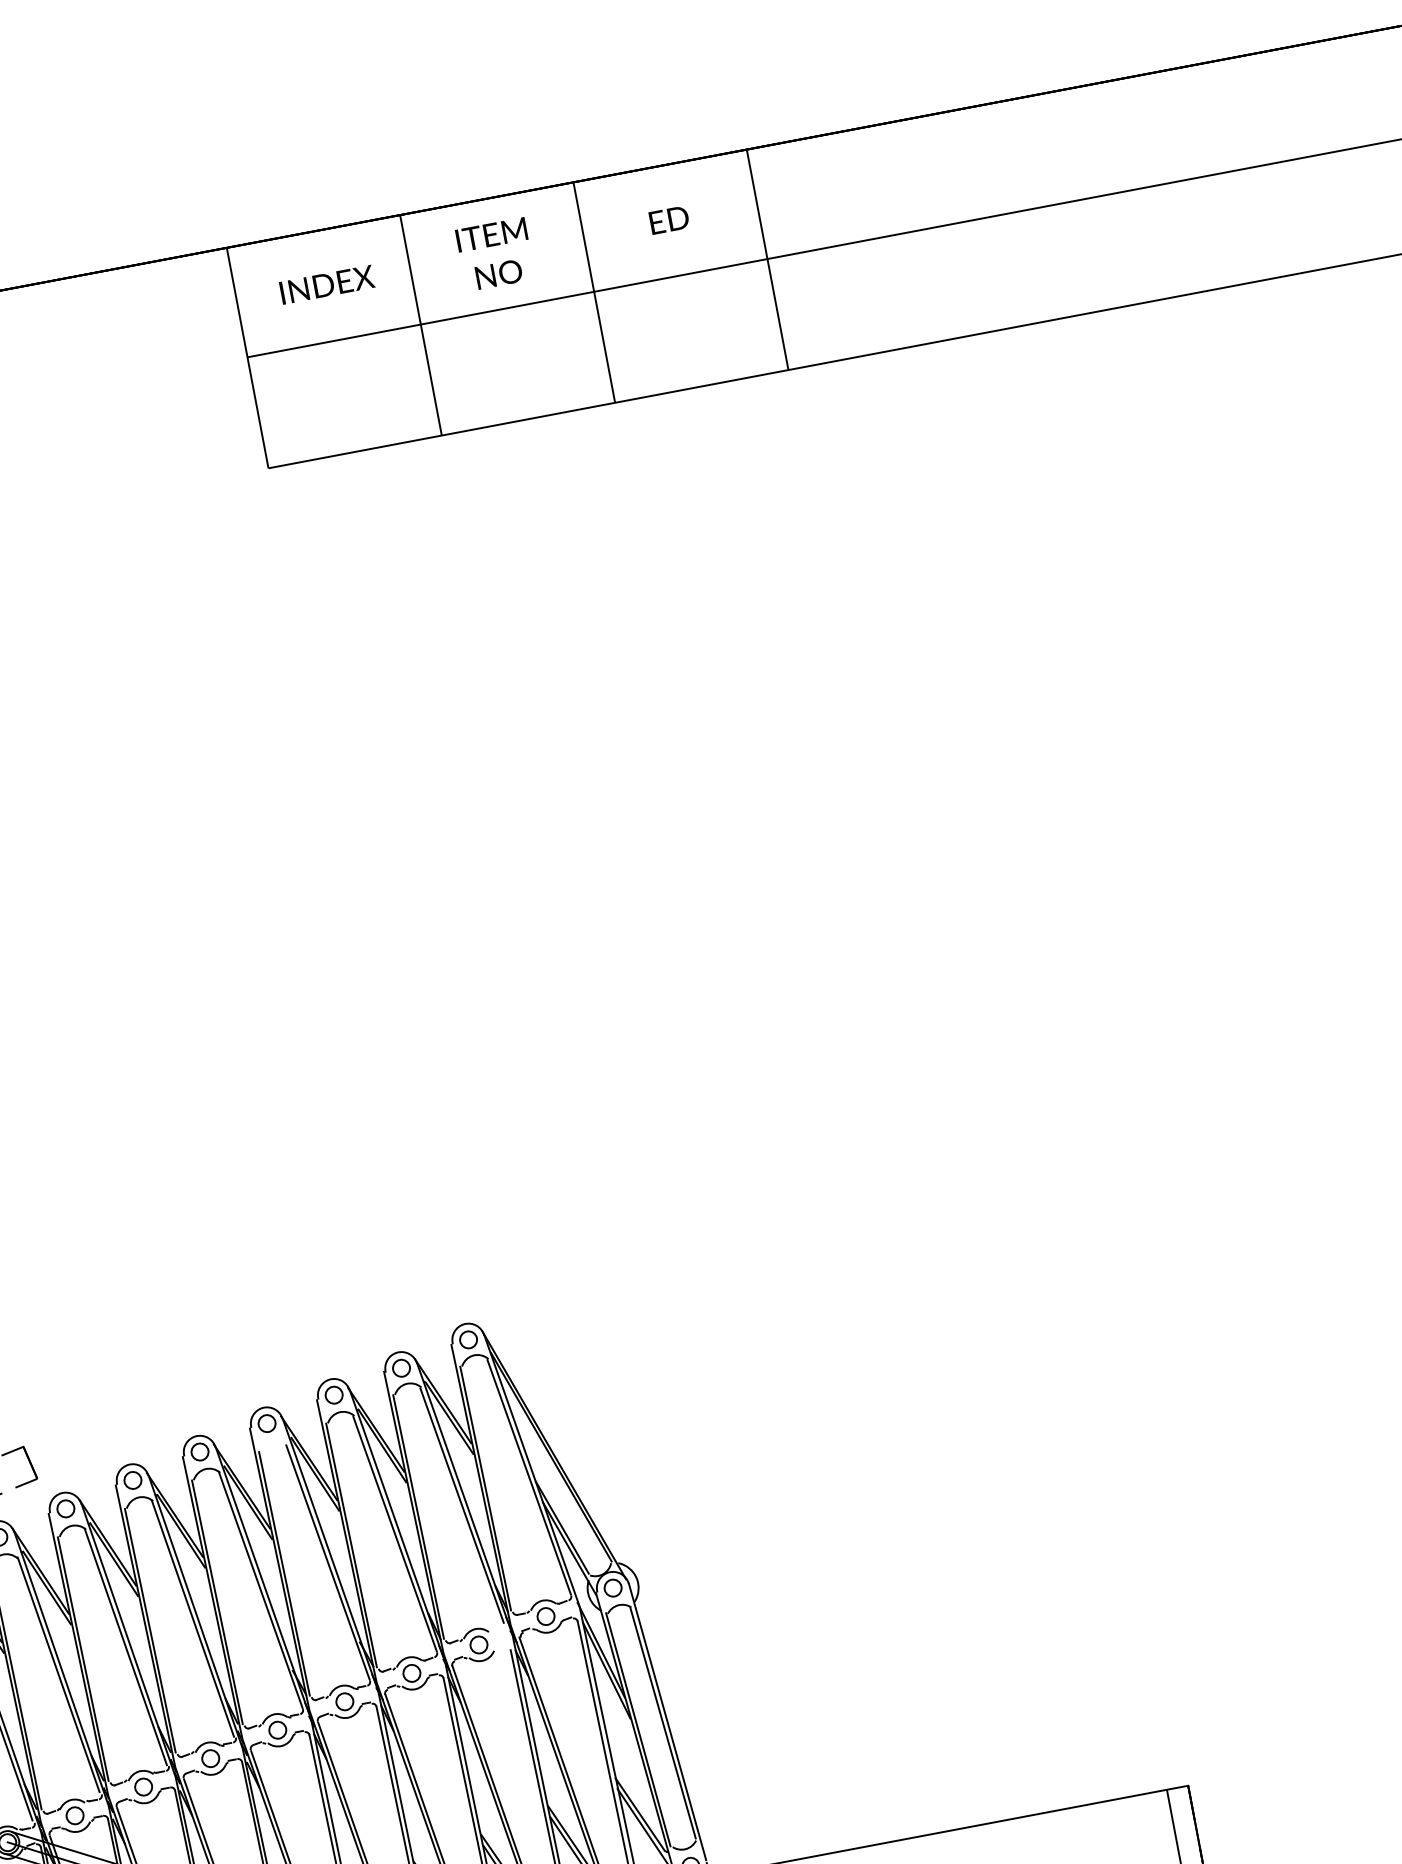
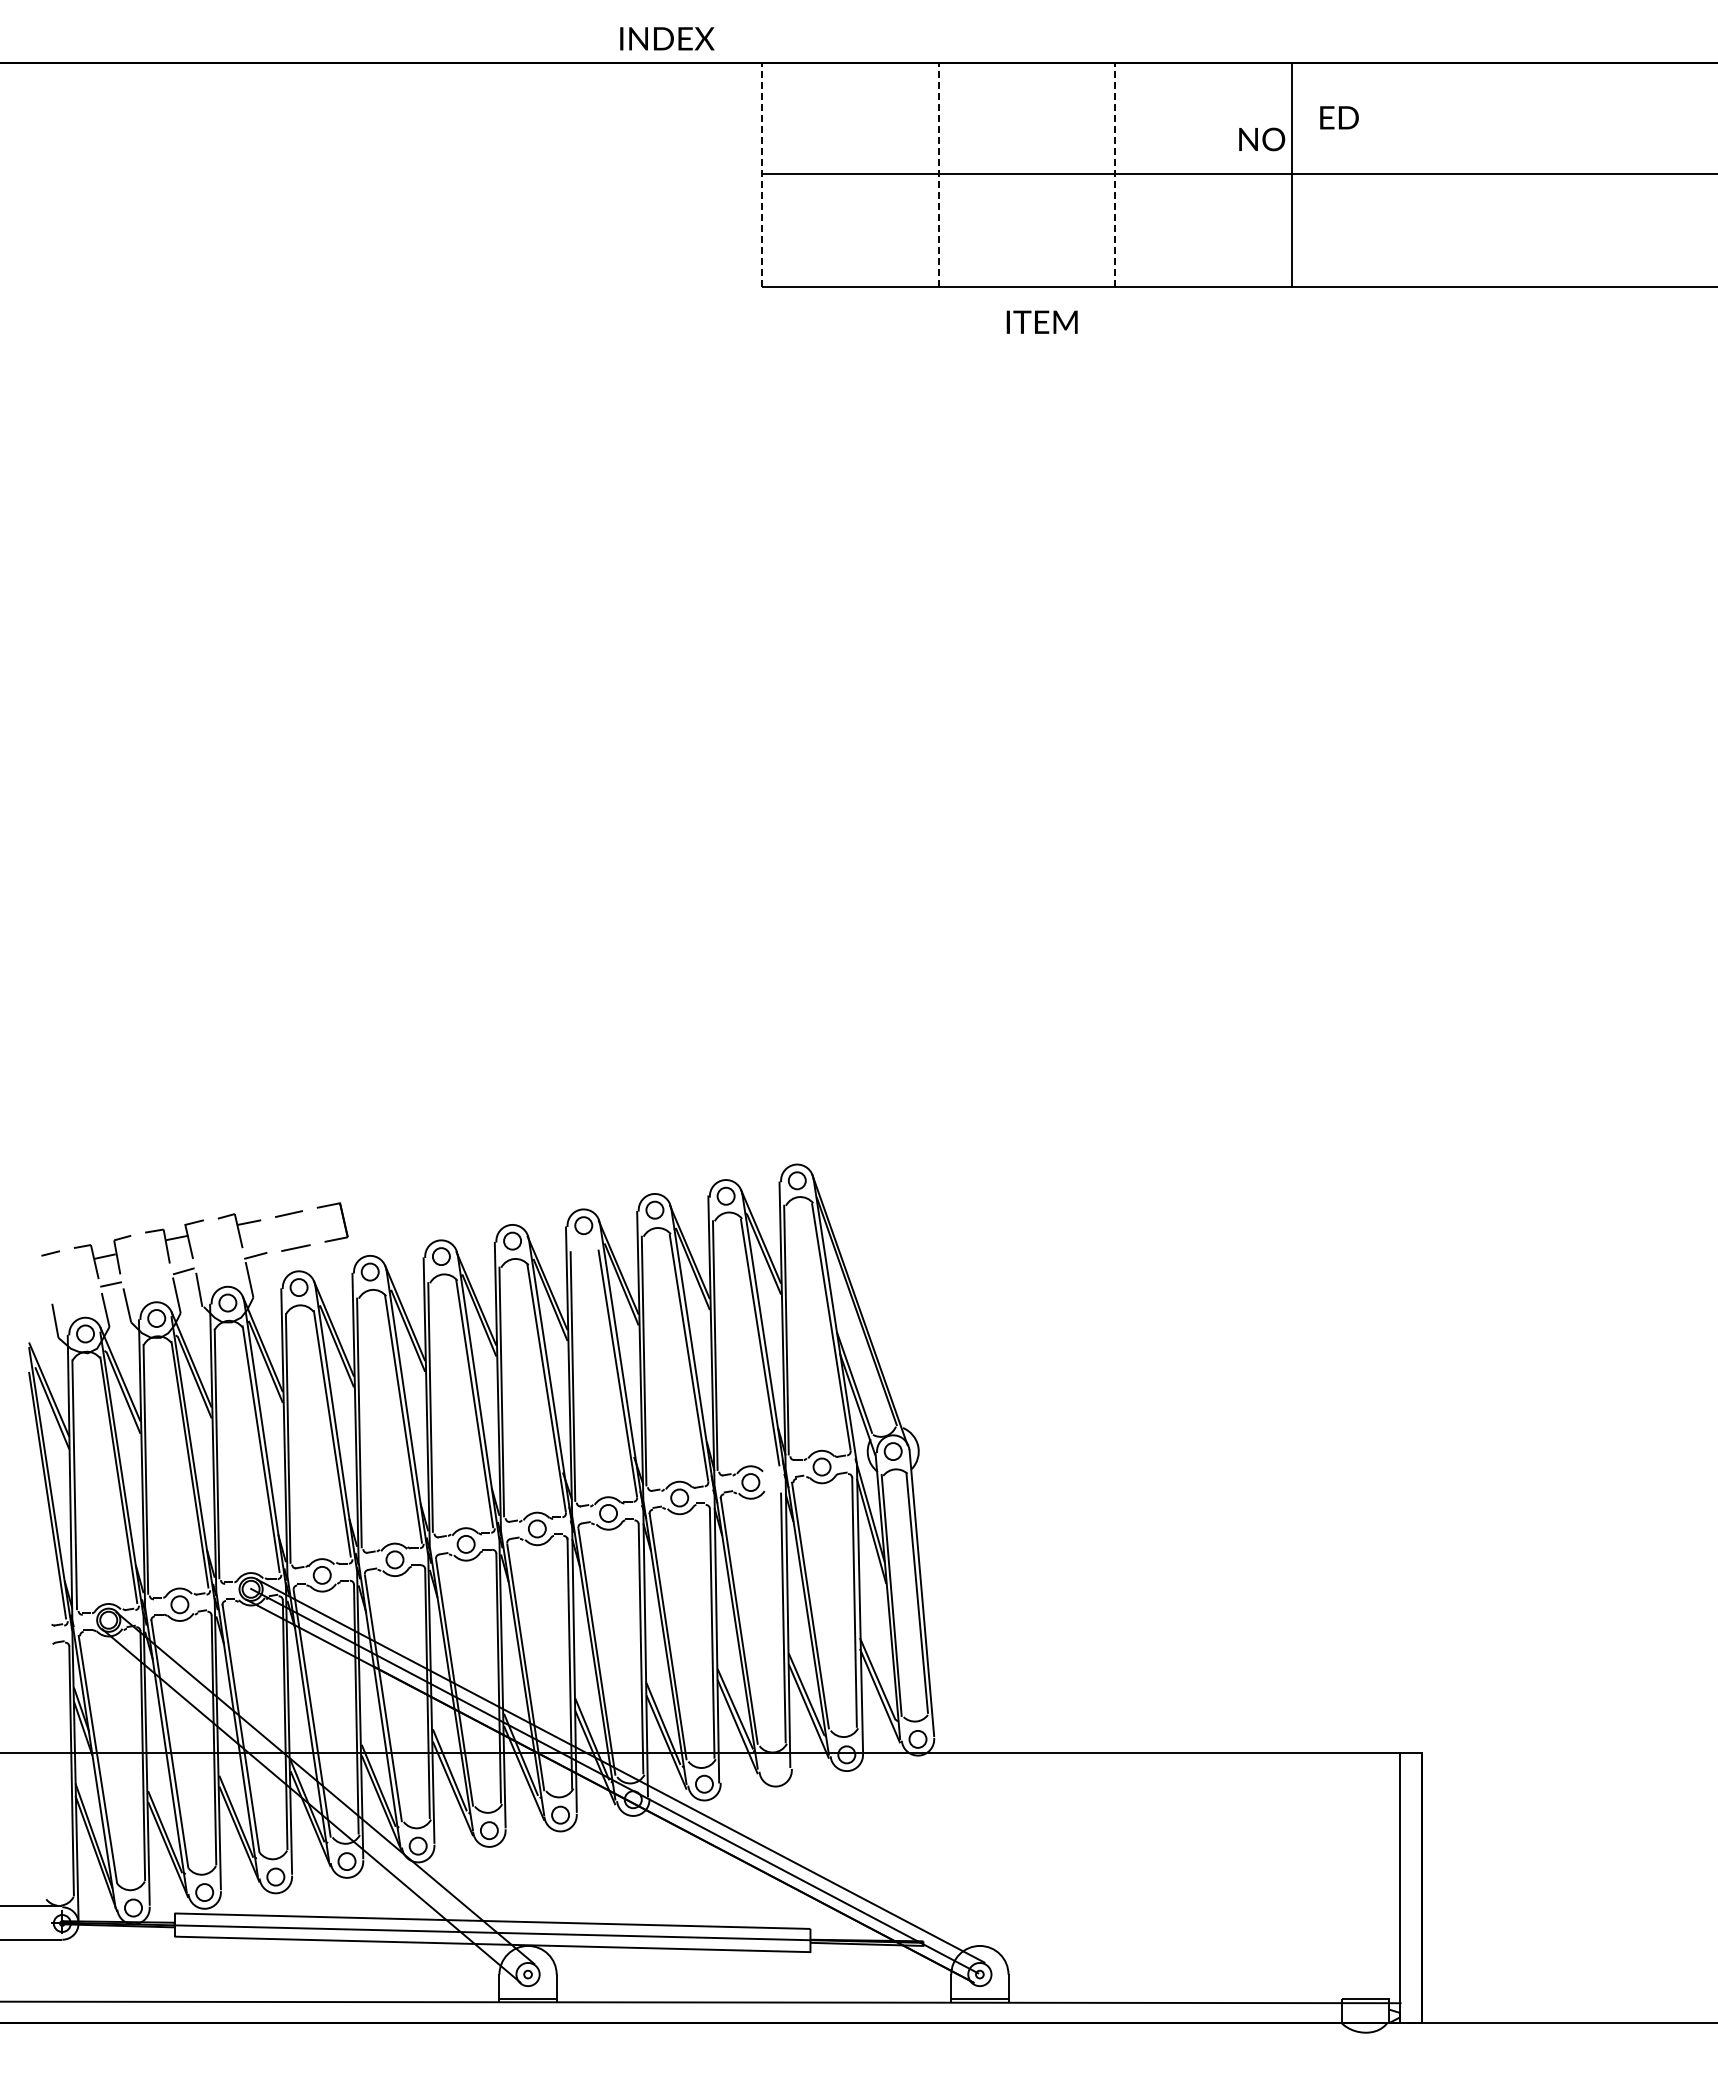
text: (669, 219) -> (1339, 117), moved
text: (490, 234) -> (1041, 321), moved
text: (499, 274) -> (1262, 139), moved
text: (327, 284) -> (667, 38), moved
line: (594, 292) -> (1115, 174), solid -> dashed
line: (420, 324) -> (938, 174), solid -> dashed
line: (247, 357) -> (762, 174), solid -> dashed

